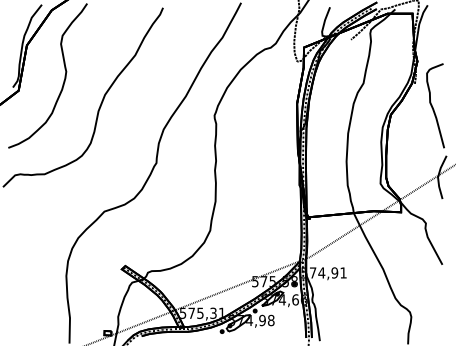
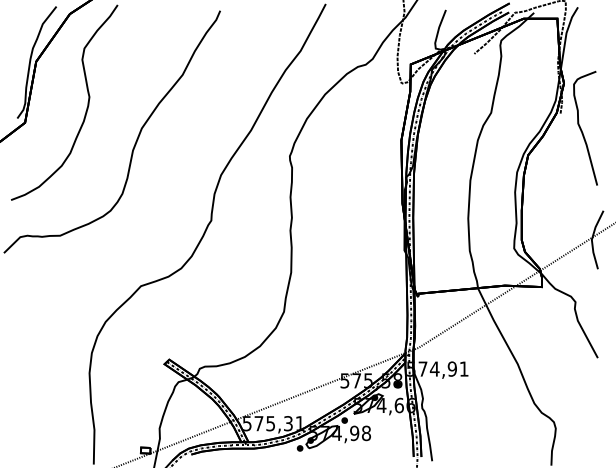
curve: (432, 106) -> (581, 128), moved

